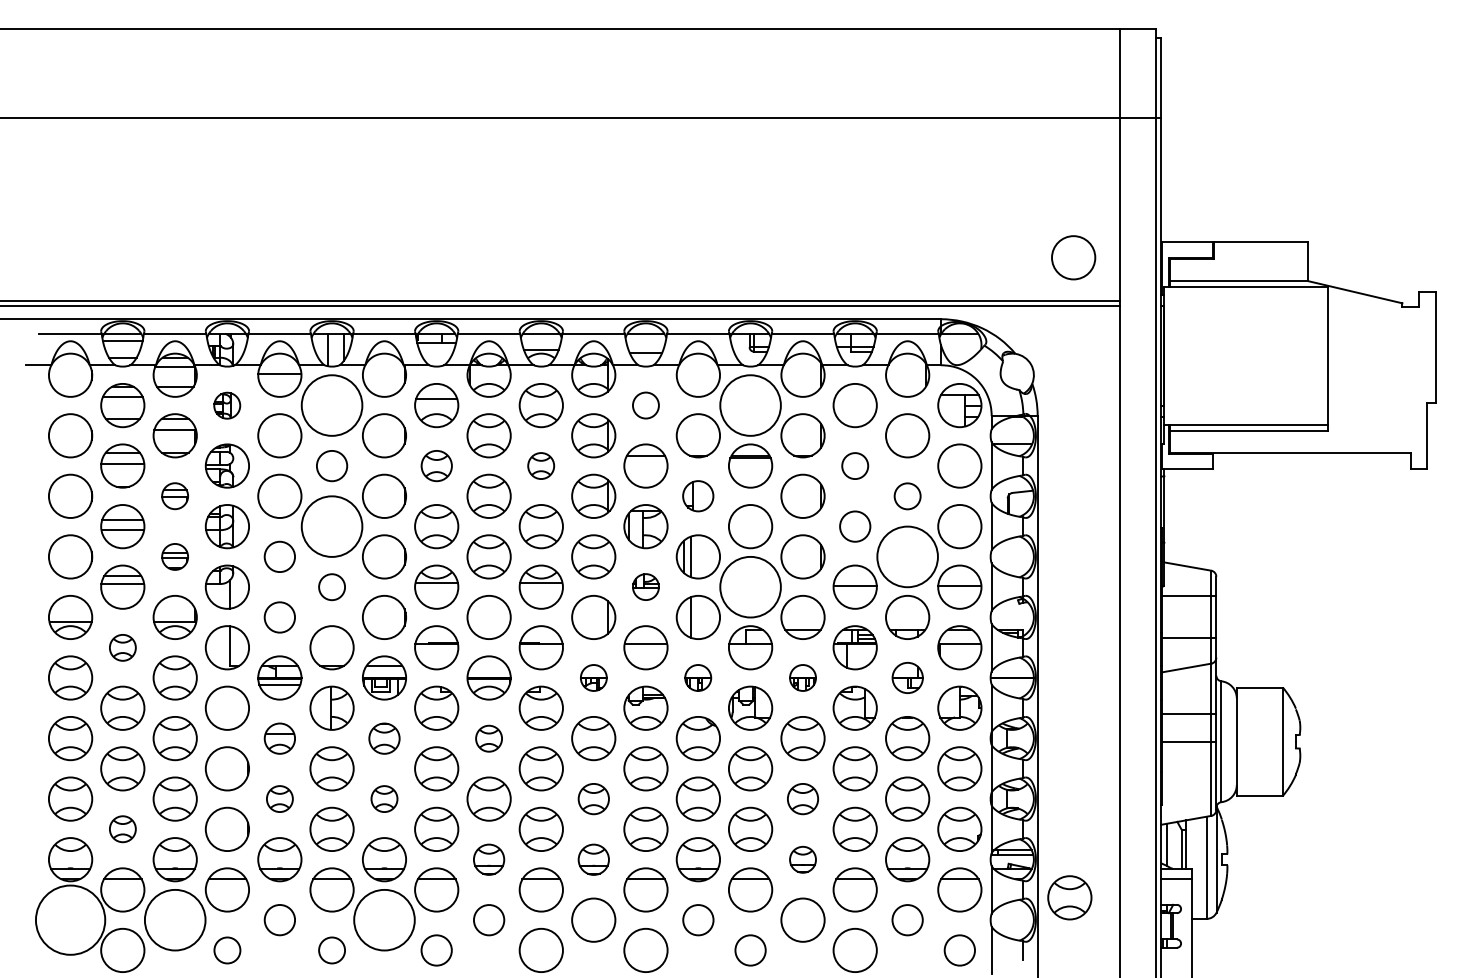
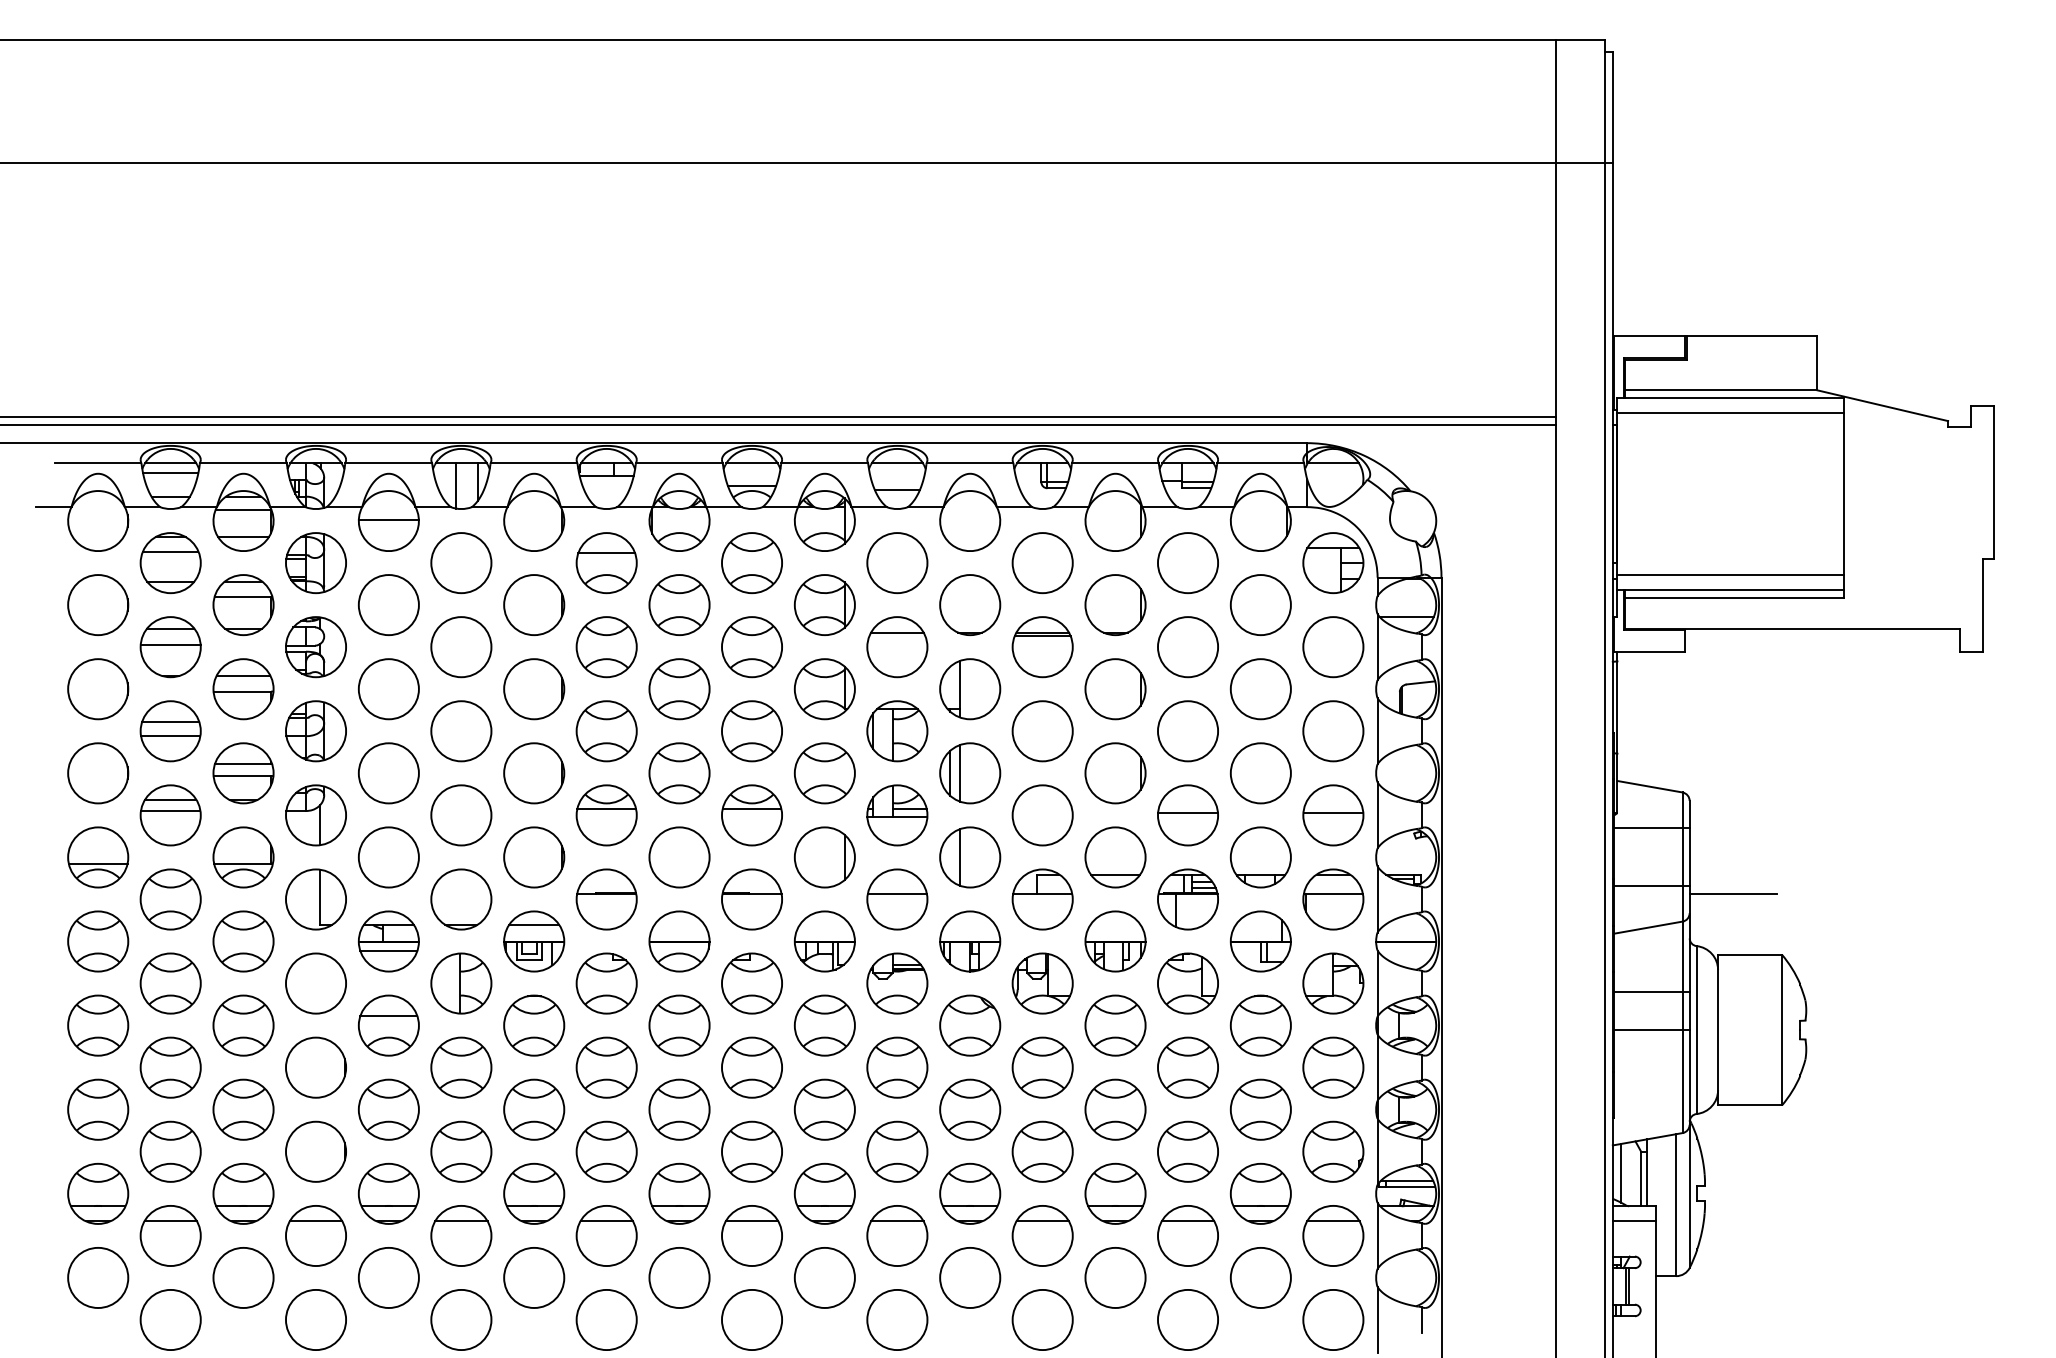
circle: (1073, 257) -> (1491, 357), removed
line: (1245, 297) -> (1730, 413), added
part: (226, 405) -> (314, 563), size x1.67
circle: (331, 405) -> (460, 563), size x0.71
circle: (645, 405) -> (896, 563), size x1.67
circle: (750, 405) -> (1042, 563), size x0.71
line: (1245, 414) -> (1730, 575), added
circle: (331, 465) -> (460, 646), size x1.43
part: (436, 465) -> (606, 646), size x1.43
part: (540, 465) -> (750, 646), size x1.67
circle: (854, 465) -> (1187, 646), size x1.67
part: (174, 495) -> (242, 688), size x1.67
part: (697, 495) -> (968, 688), size x1.43
circle: (907, 496) -> (1260, 689), size x1.67
circle: (331, 526) -> (460, 731), size x0.71
circle: (854, 526) -> (1187, 731), size x1.43
part: (174, 556) -> (242, 772), size x1.67
circle: (279, 556) -> (388, 772), size x1.43
circle: (907, 556) -> (1260, 772), size x0.71
circle: (331, 586) -> (460, 814), size x1.67
part: (645, 586) -> (896, 814), size x1.67
circle: (750, 586) -> (1042, 814), size x0.71
circle: (279, 617) -> (388, 857), size x1.43
line: (1247, 643) -> (1732, 893), added
part: (122, 647) -> (170, 899), size x1.67
part: (593, 677) -> (824, 940), size x1.67
part: (697, 677) -> (968, 940), size x1.67
part: (802, 677) -> (1114, 940), size x1.67
part: (907, 677) -> (1260, 940), size x1.43
part: (279, 738) -> (388, 1025), size x1.43
part: (384, 738) -> (534, 1025), size x1.43
part: (488, 738) -> (678, 1025), size x1.67
part: (279, 798) -> (388, 1108), size x1.67
part: (384, 798) -> (534, 1108), size x1.67
part: (593, 798) -> (824, 1108), size x1.43
part: (802, 798) -> (1114, 1108), size x1.43
part: (122, 828) -> (170, 1150), size x1.67
part: (488, 859) -> (678, 1193), size x1.43
part: (593, 859) -> (824, 1193), size x1.43
part: (802, 859) -> (1114, 1193), size x1.67
part: (1069, 897) -> (1485, 1246), removed
circle: (70, 919) -> (98, 1276), size x0.62
circle: (174, 919) -> (242, 1276), size x0.71
circle: (279, 919) -> (388, 1276), size x1.43
circle: (384, 919) -> (534, 1276), size x0.71
circle: (488, 919) -> (678, 1276), size x1.43
circle: (698, 919) -> (970, 1276), size x1.43
circle: (907, 919) -> (1260, 1276), size x1.43
circle: (227, 950) -> (316, 1320), size x1.67
circle: (331, 950) -> (460, 1320), size x1.67
circle: (436, 950) -> (606, 1320), size x1.43
circle: (750, 950) -> (1042, 1320), size x1.43
circle: (959, 950) -> (1332, 1320), size x1.43

